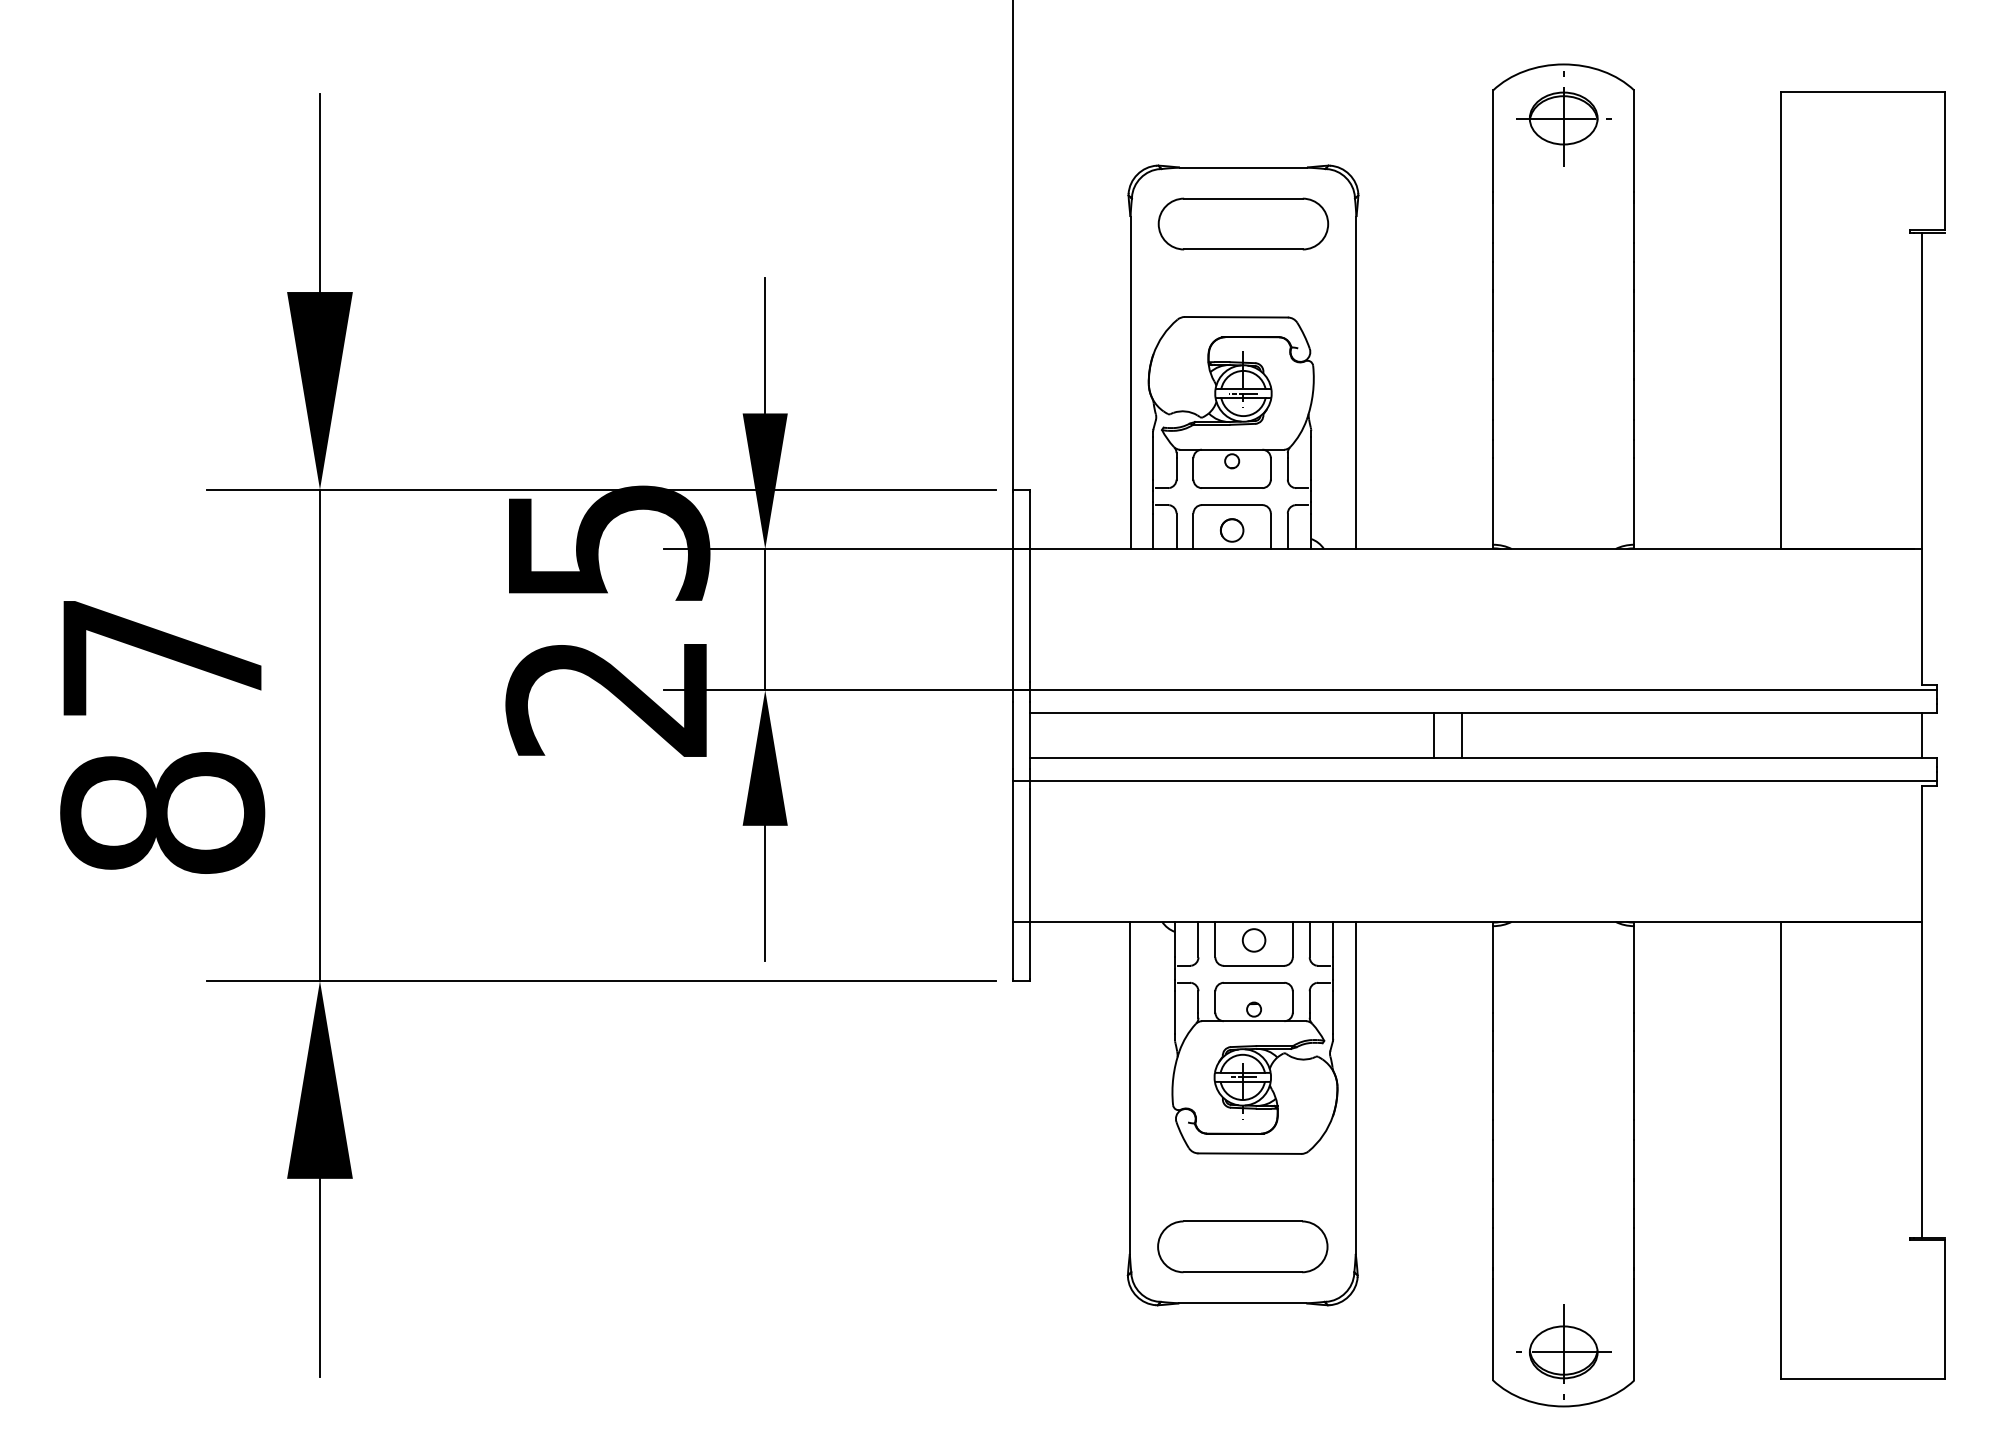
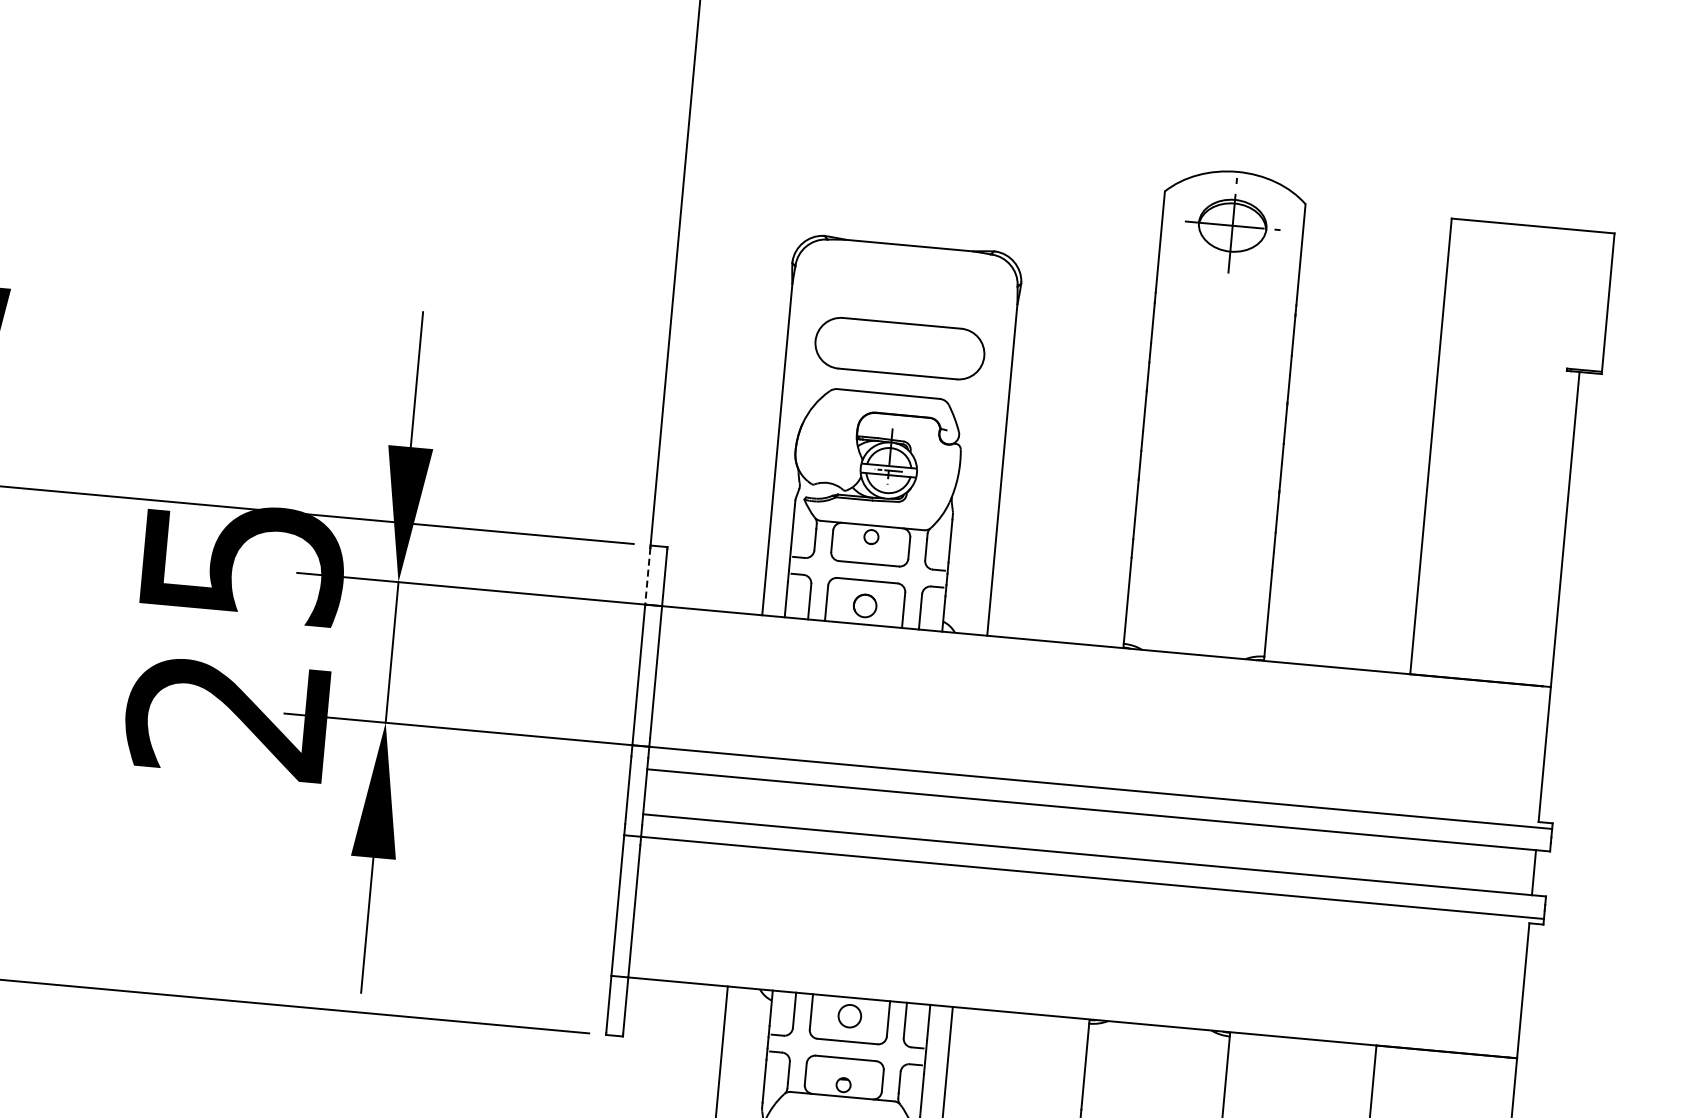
part: (1243, 223) -> (900, 348), moved
line: (1013, 520) -> (648, 576), solid -> dashed
line: (1433, 735) -> (1047, 828), removed
line: (1462, 735) -> (1075, 831), removed

